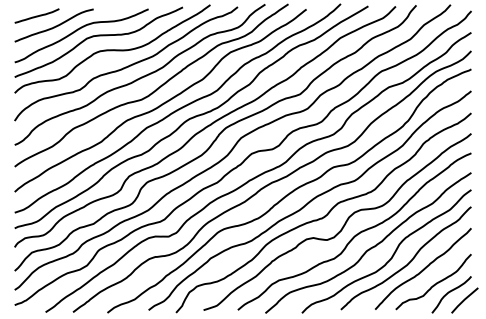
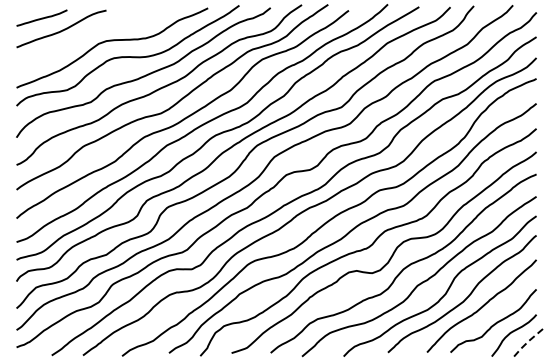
curve: (78, 30) -> (89, 34), removed
line: (464, 300) -> (528, 341), solid -> dashed

